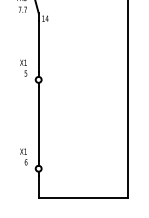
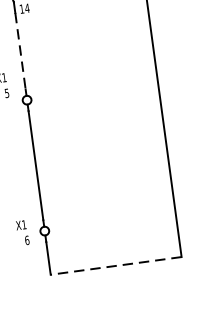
line: (38, 46) -> (20, 51), solid -> dashed
text: (23, 156) -> (22, 232), moved
line: (82, 198) -> (115, 266), solid -> dashed

